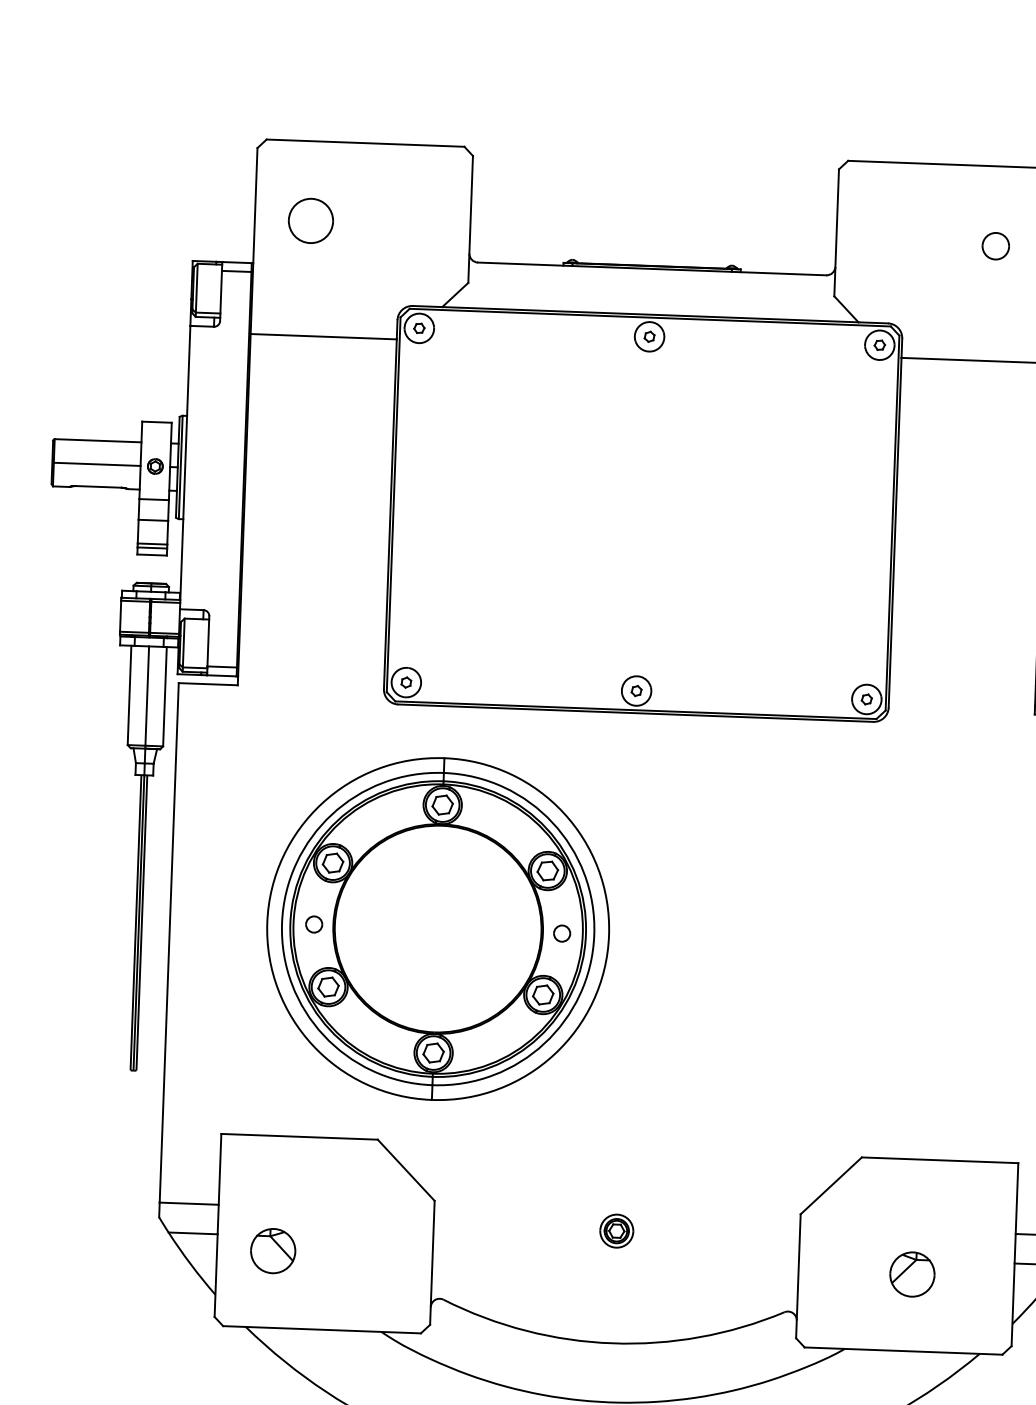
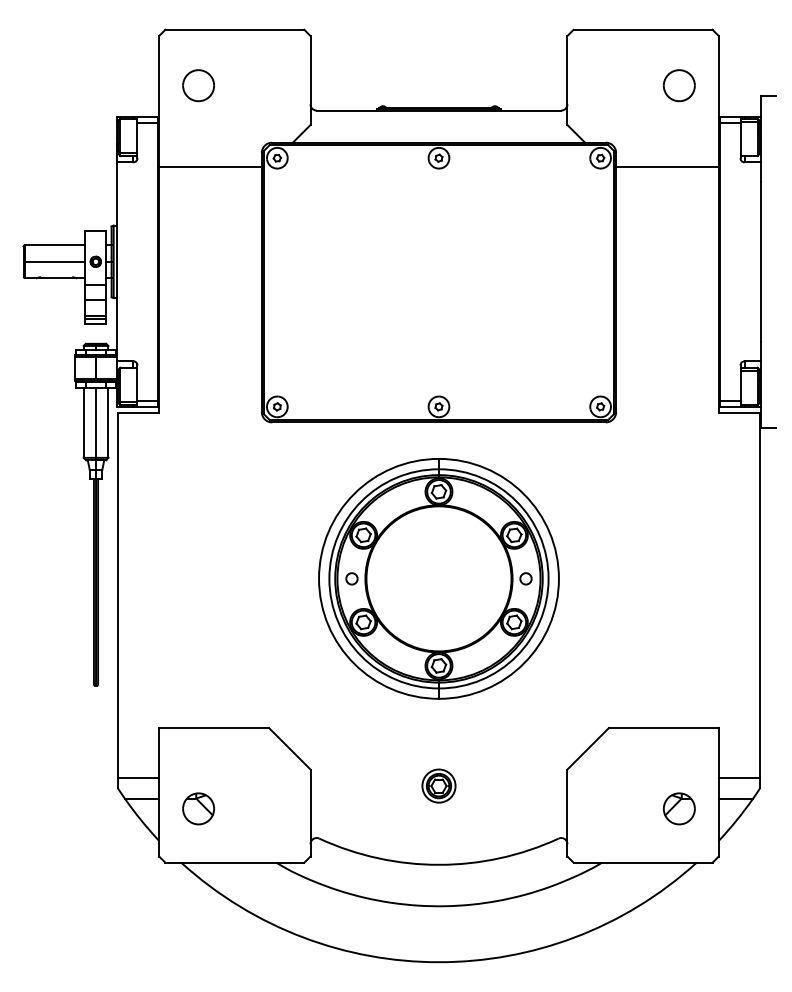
part: (995, 245) -> (679, 85), size x1.67
part: (437, 928) -> (438, 578), moved
part: (616, 1230) -> (438, 785), size x1.43
part: (912, 1274) -> (679, 808), moved

